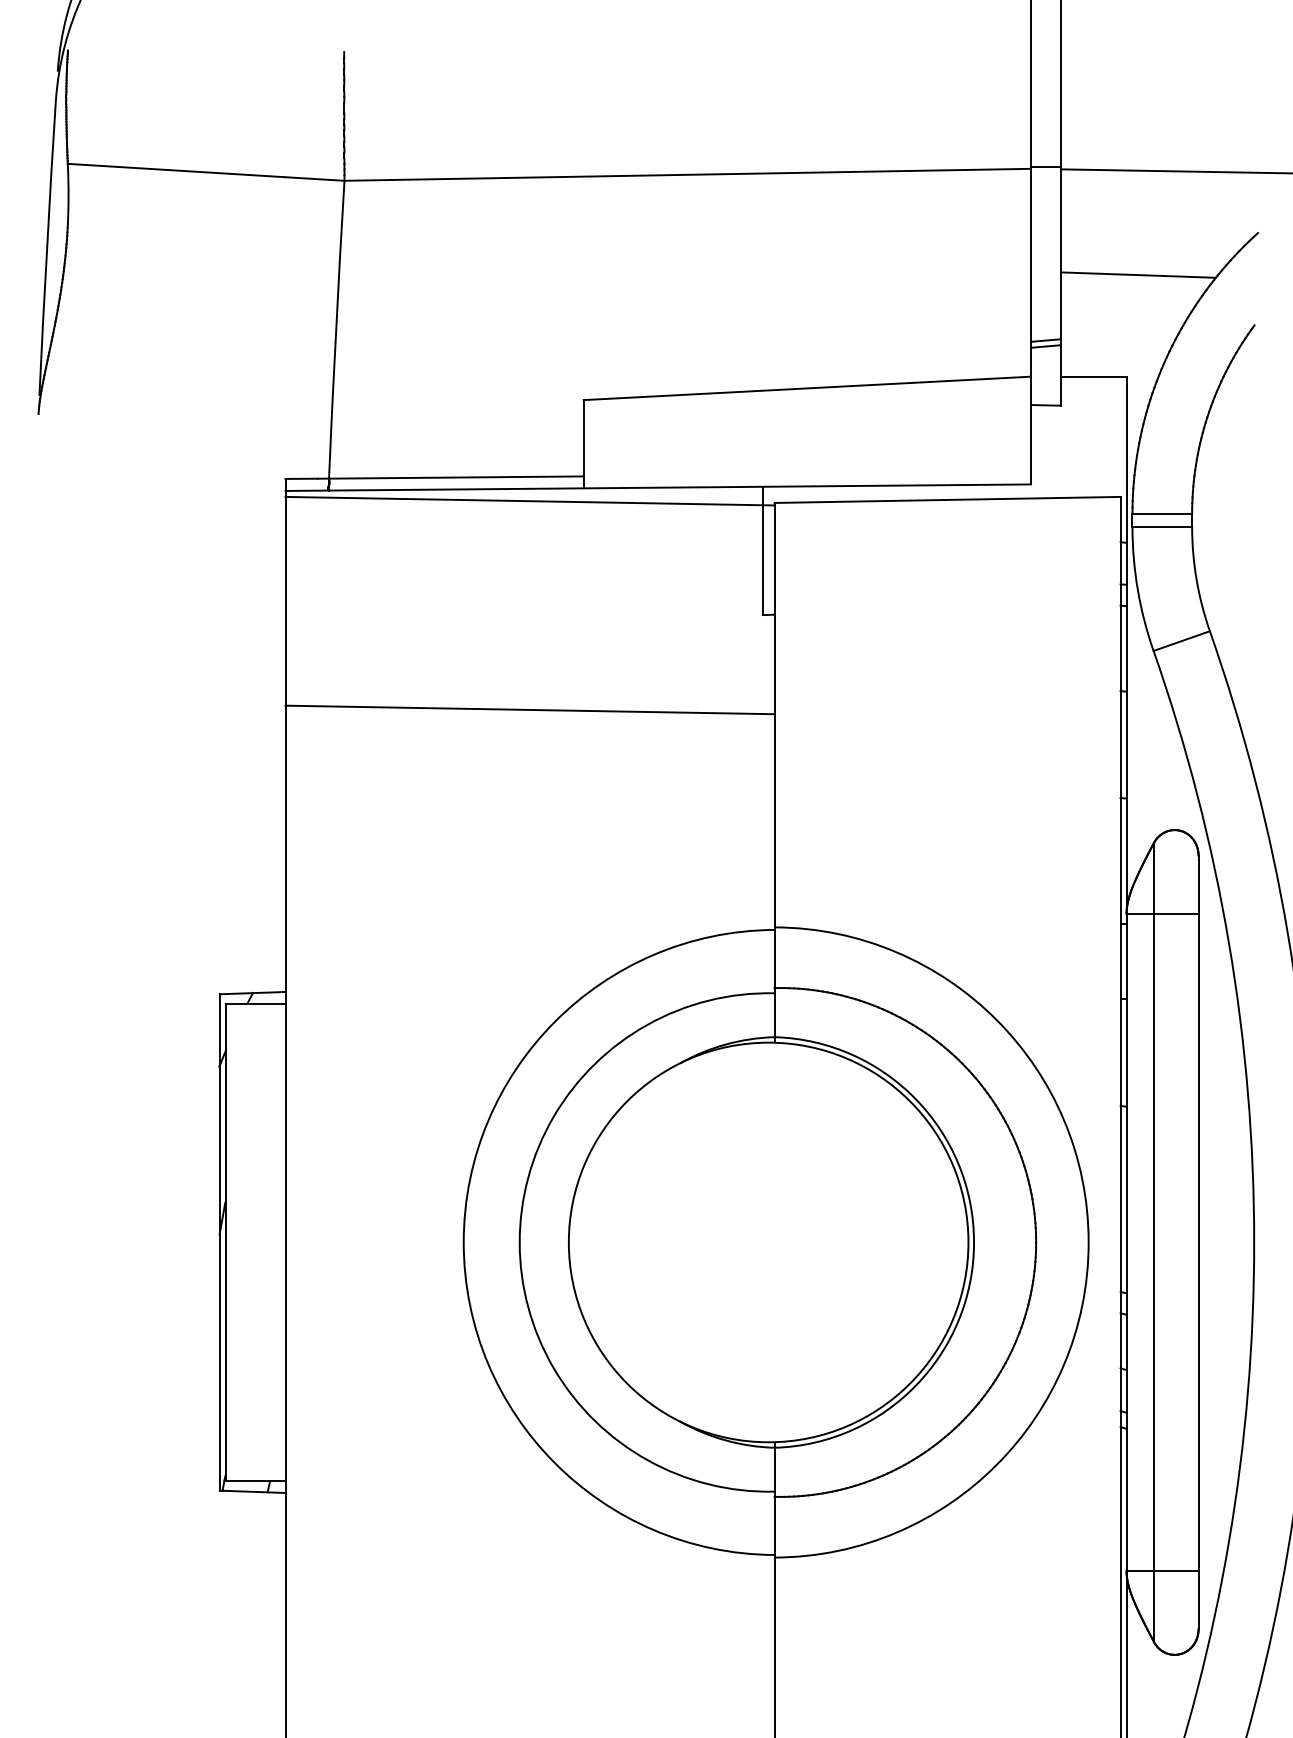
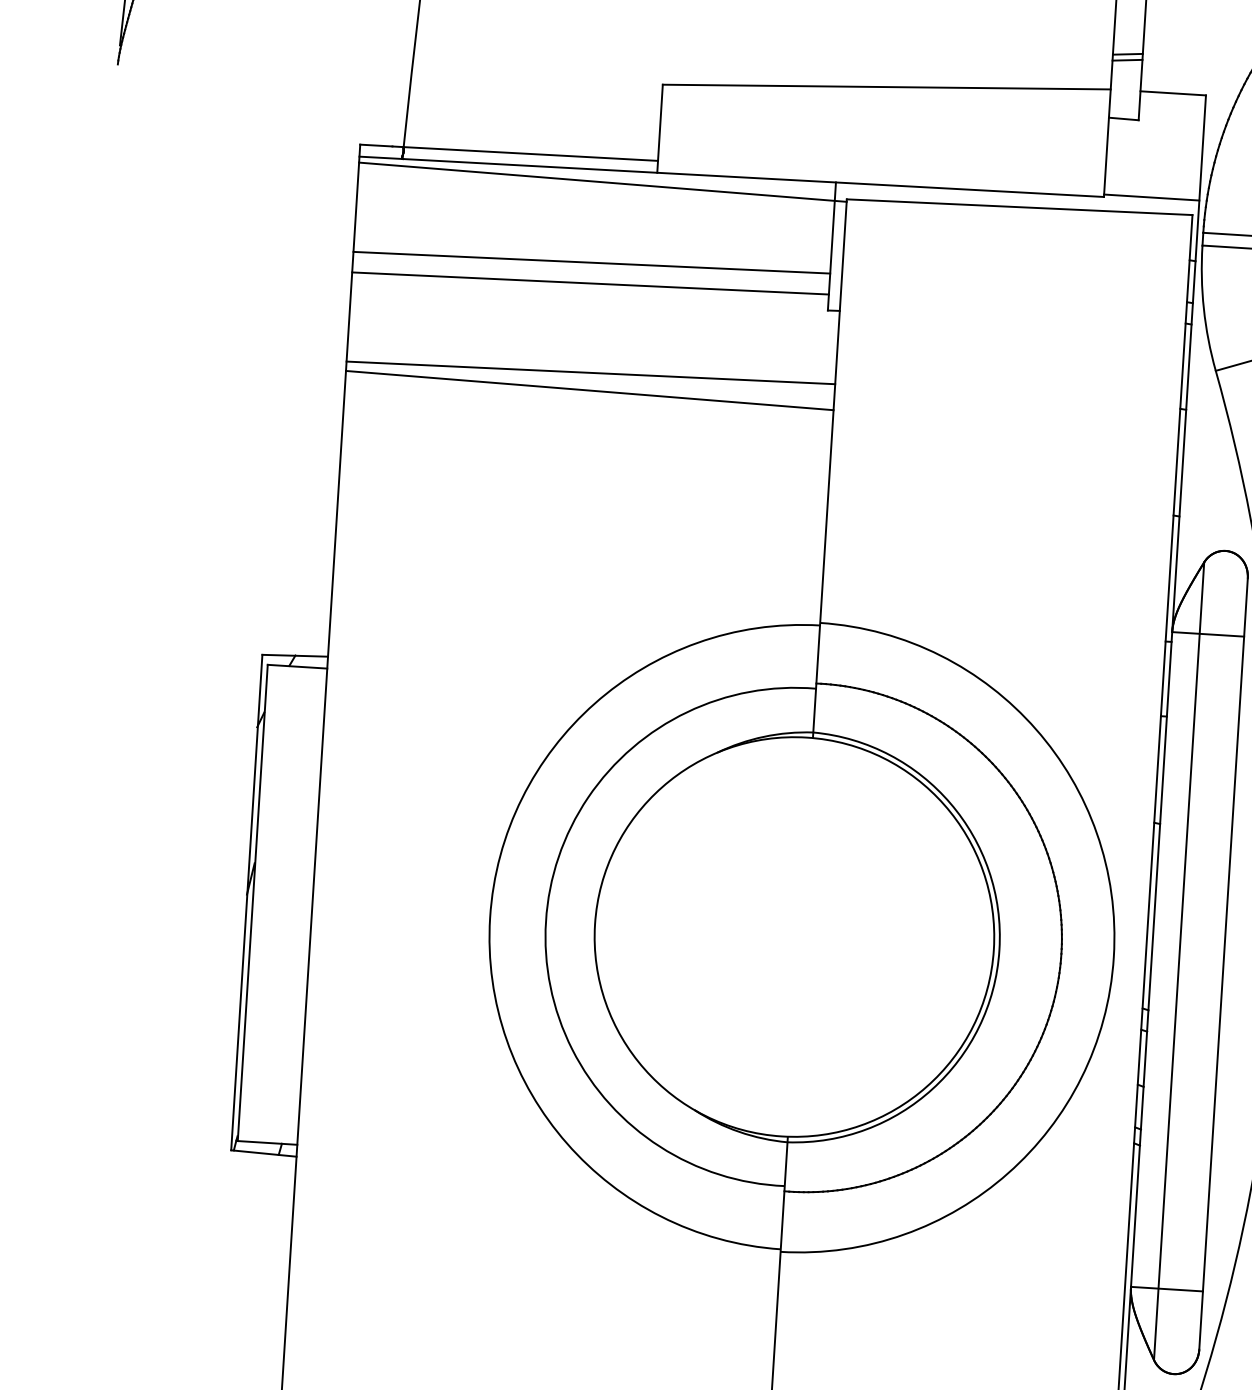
line: (1078, 482) -> (1151, 198), added
line: (523, 582) -> (591, 262), added
line: (523, 602) -> (589, 282), added
line: (529, 692) -> (590, 373), added

